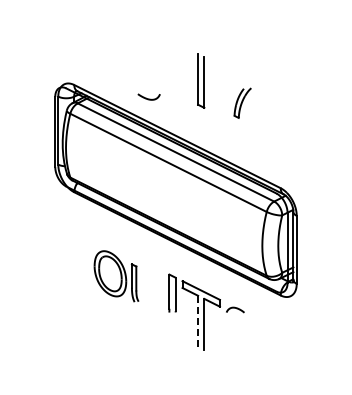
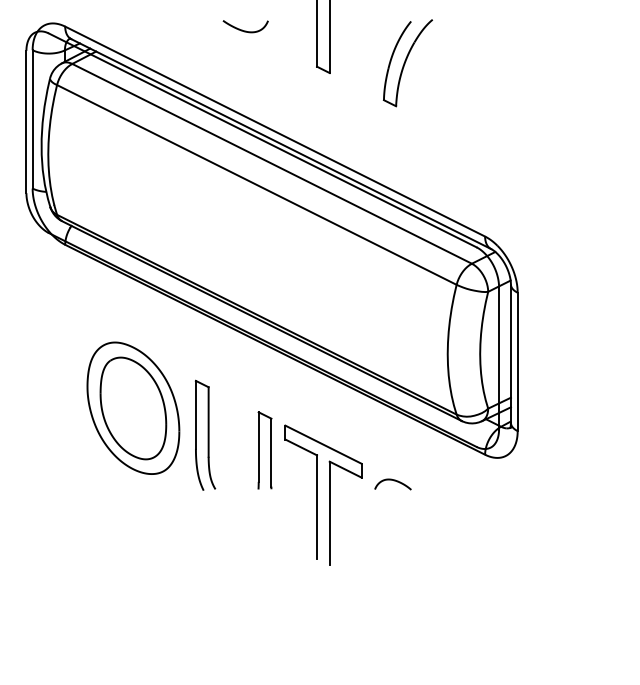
curve: (148, 98) -> (244, 29), moved
part: (242, 103) -> (407, 64), size x1.43
part: (116, 276) -> (151, 416), size x1.43
line: (198, 320) -> (317, 505), dashed -> solid

